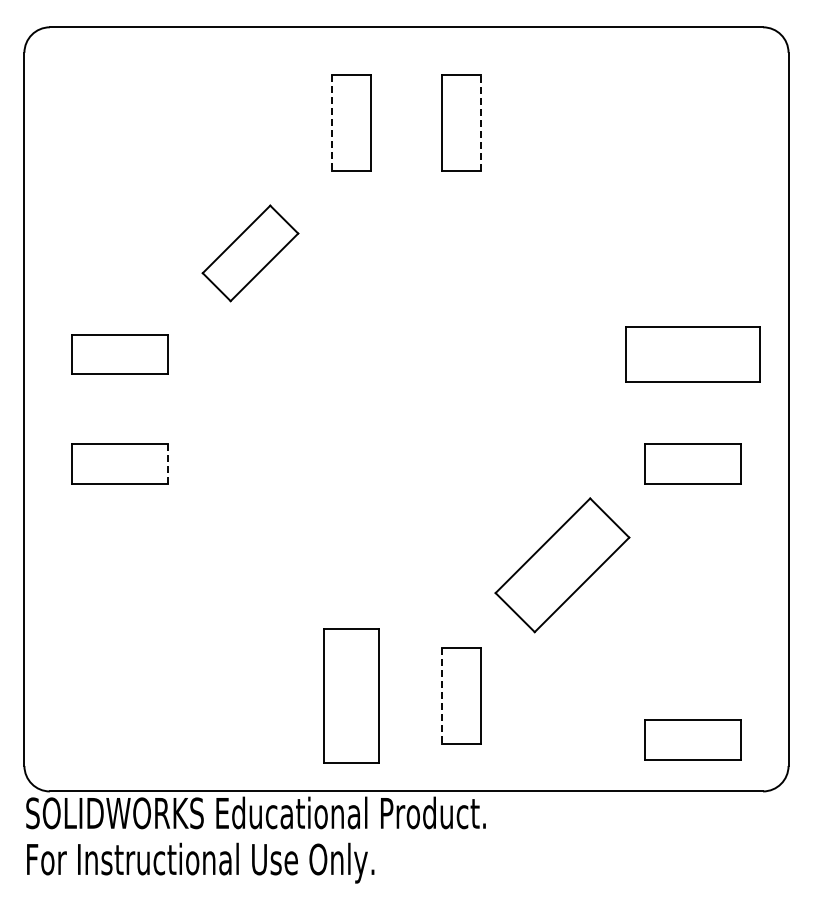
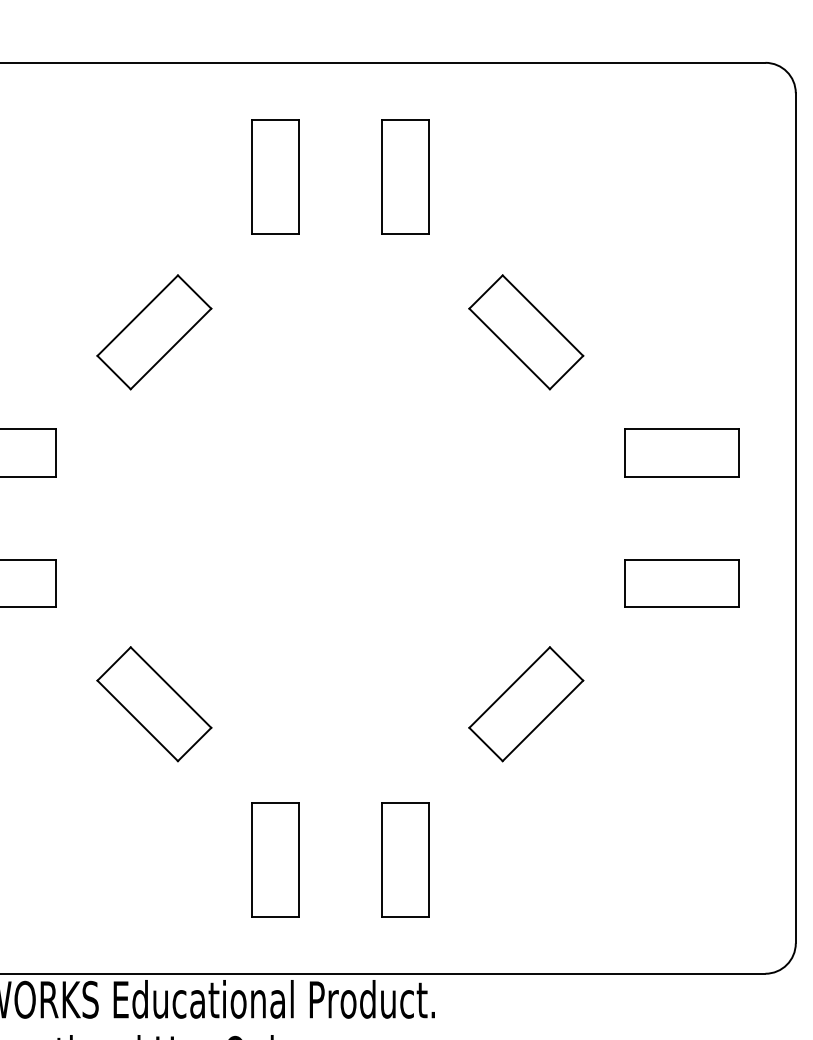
line: (331, 122) -> (250, 176), dashed -> solid
line: (481, 122) -> (429, 176), dashed -> solid
part: (562, 253) -> (526, 332), added
part: (692, 354) -> (681, 452), size x0.71
line: (167, 464) -> (55, 583), dashed -> solid
part: (250, 565) -> (154, 704), added
part: (562, 565) -> (526, 704), size x0.71
part: (351, 695) -> (274, 859), size x0.71
line: (441, 695) -> (382, 859), dashed -> solid
part: (692, 739) -> (681, 911), removed

